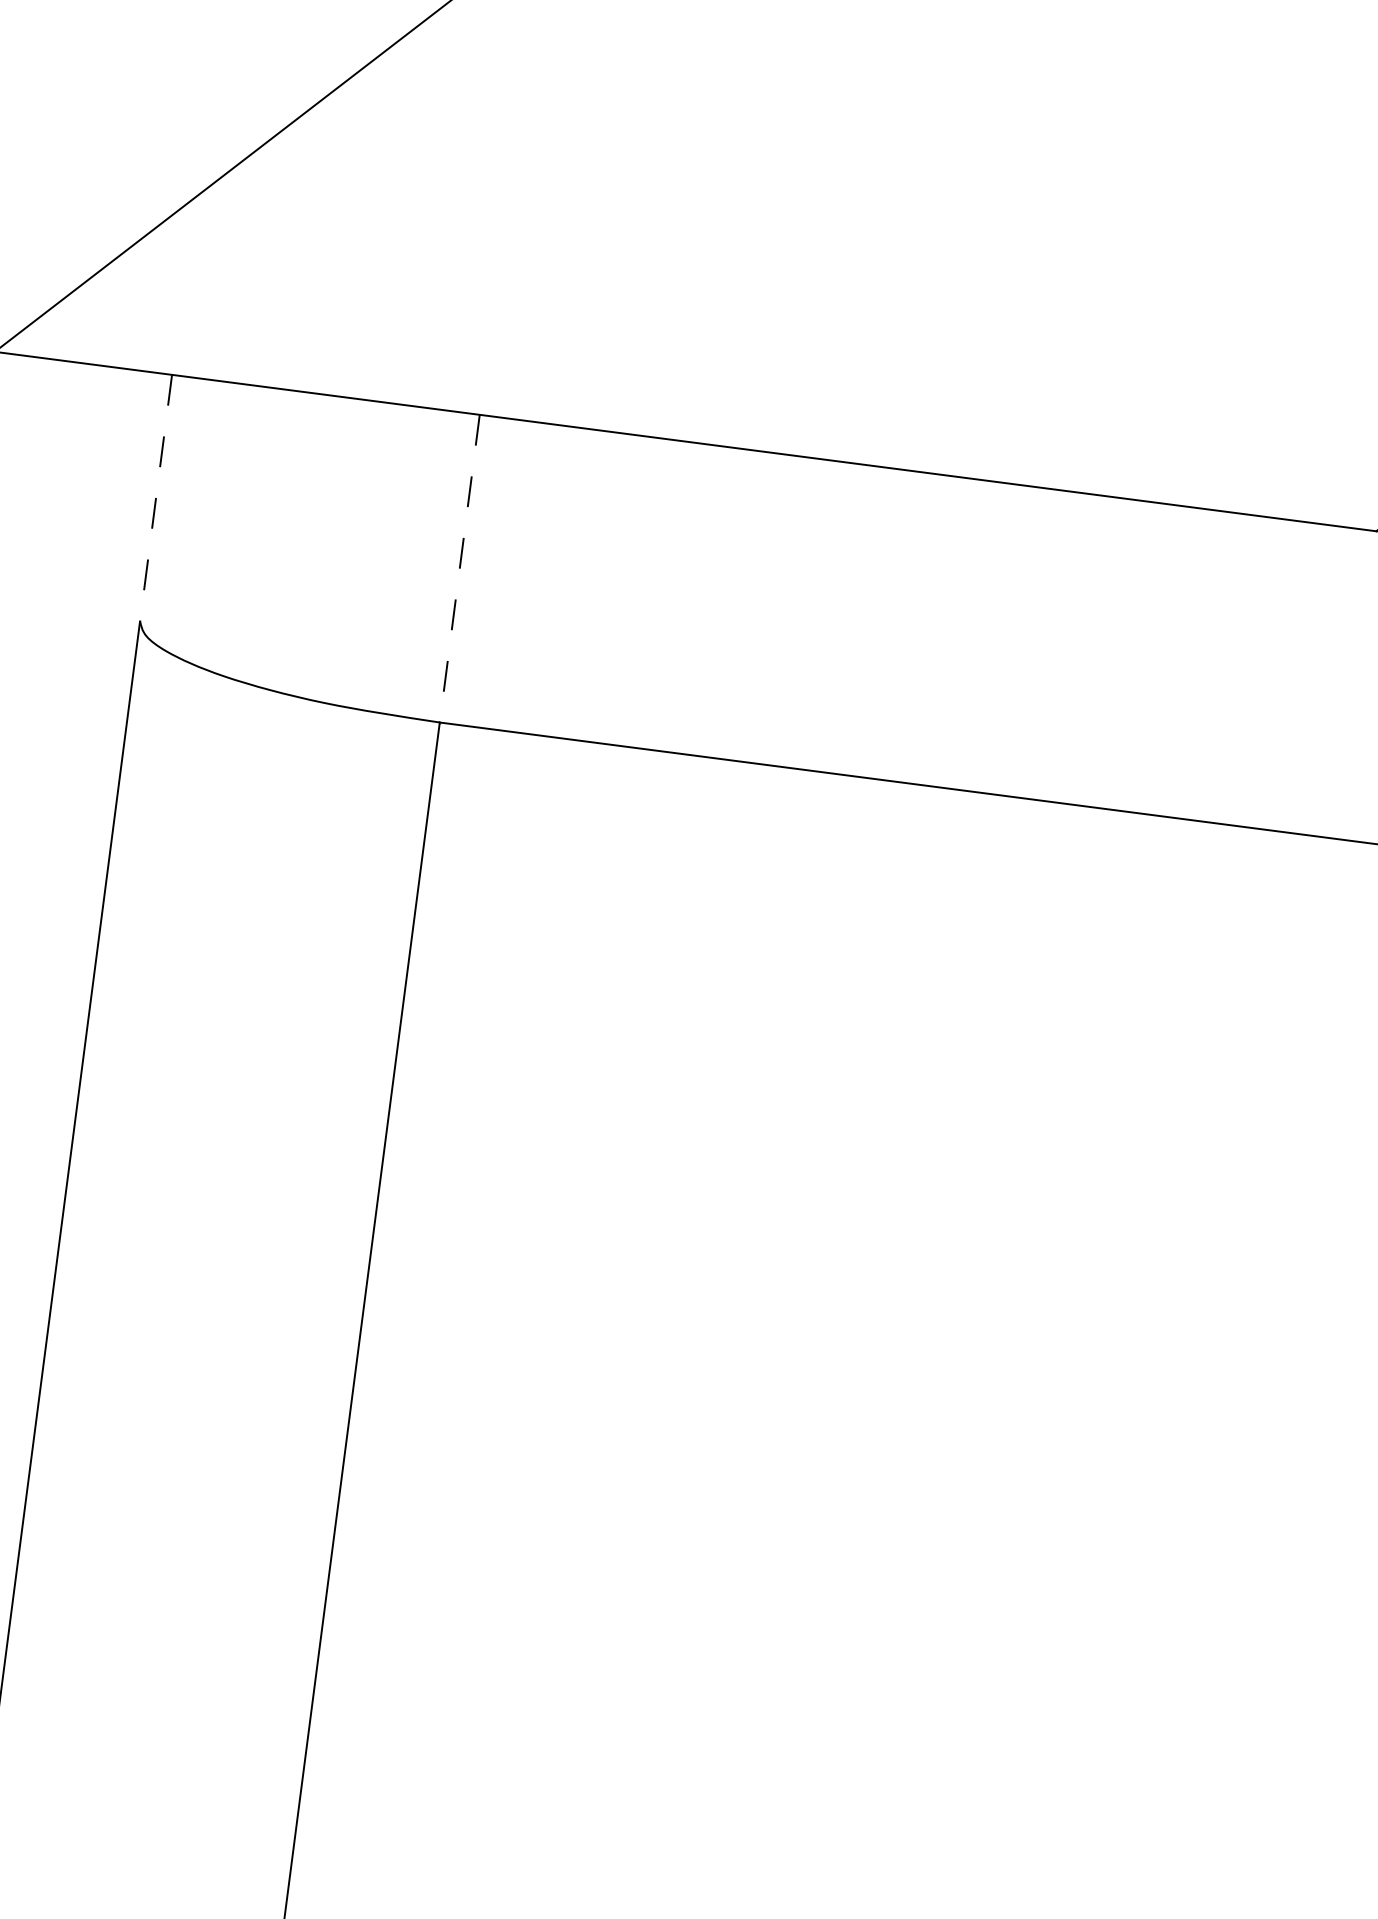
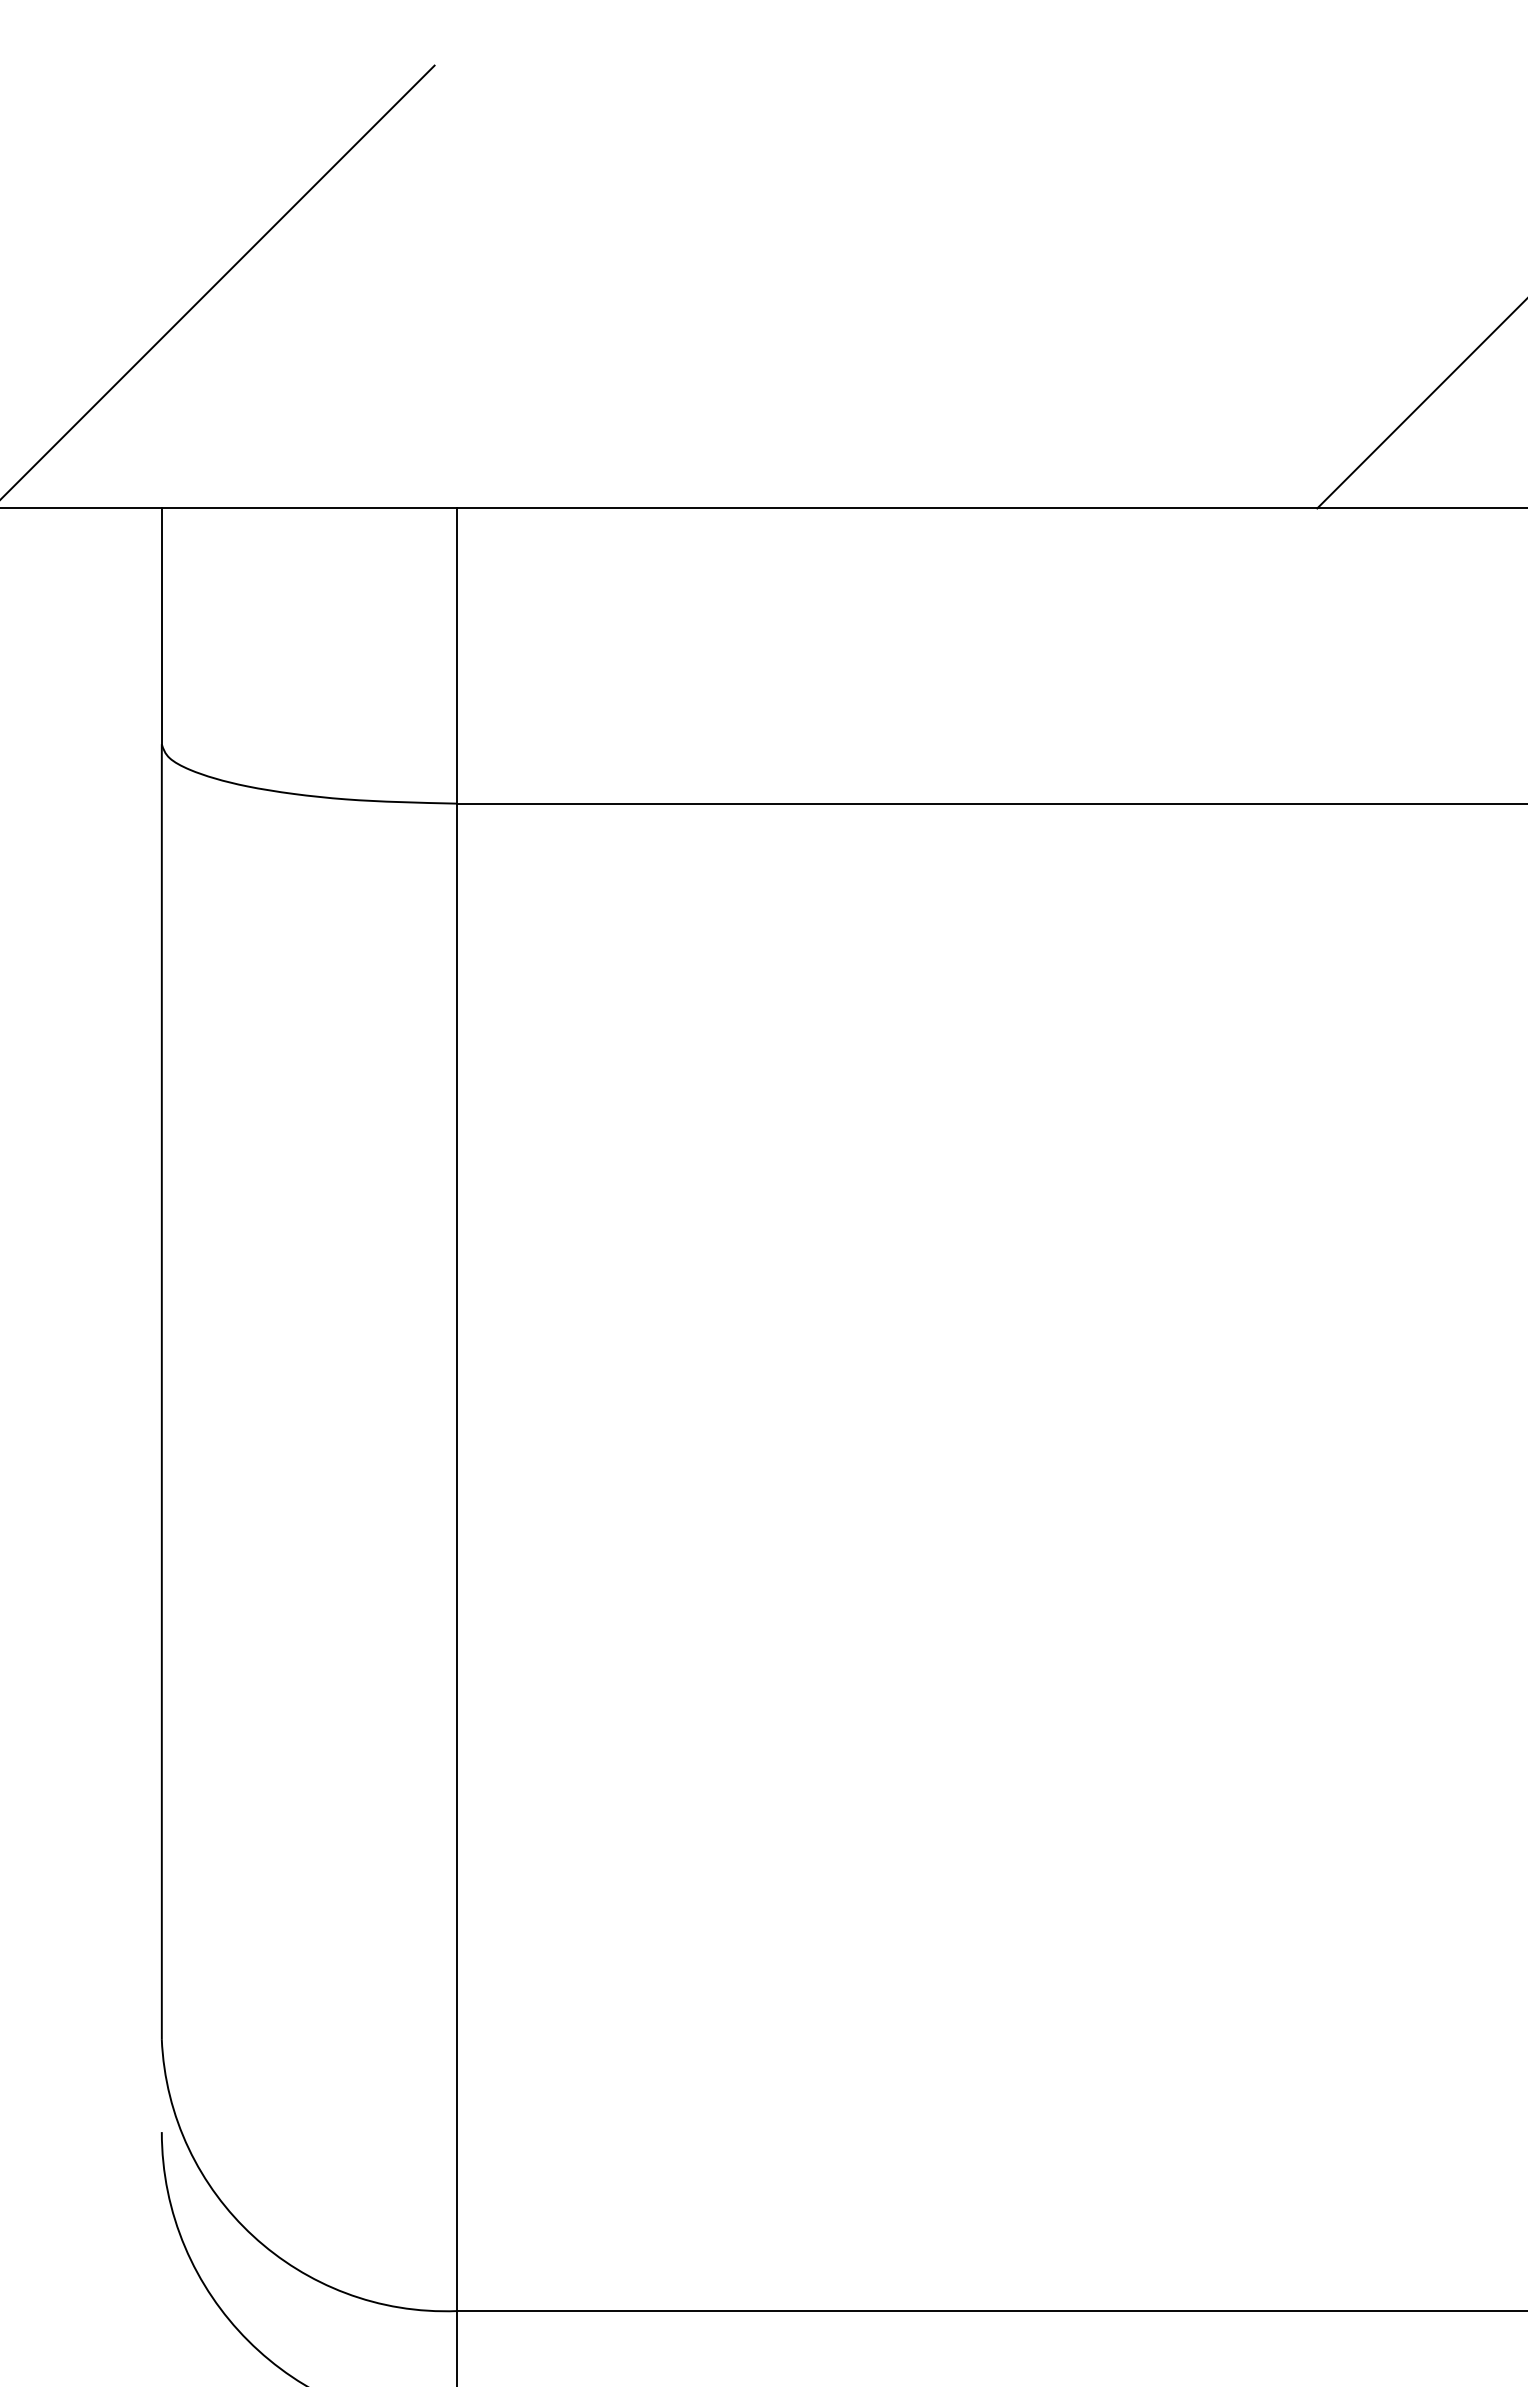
line: (155, 497) -> (161, 626), dashed -> solid
line: (460, 569) -> (457, 656), dashed -> solid

